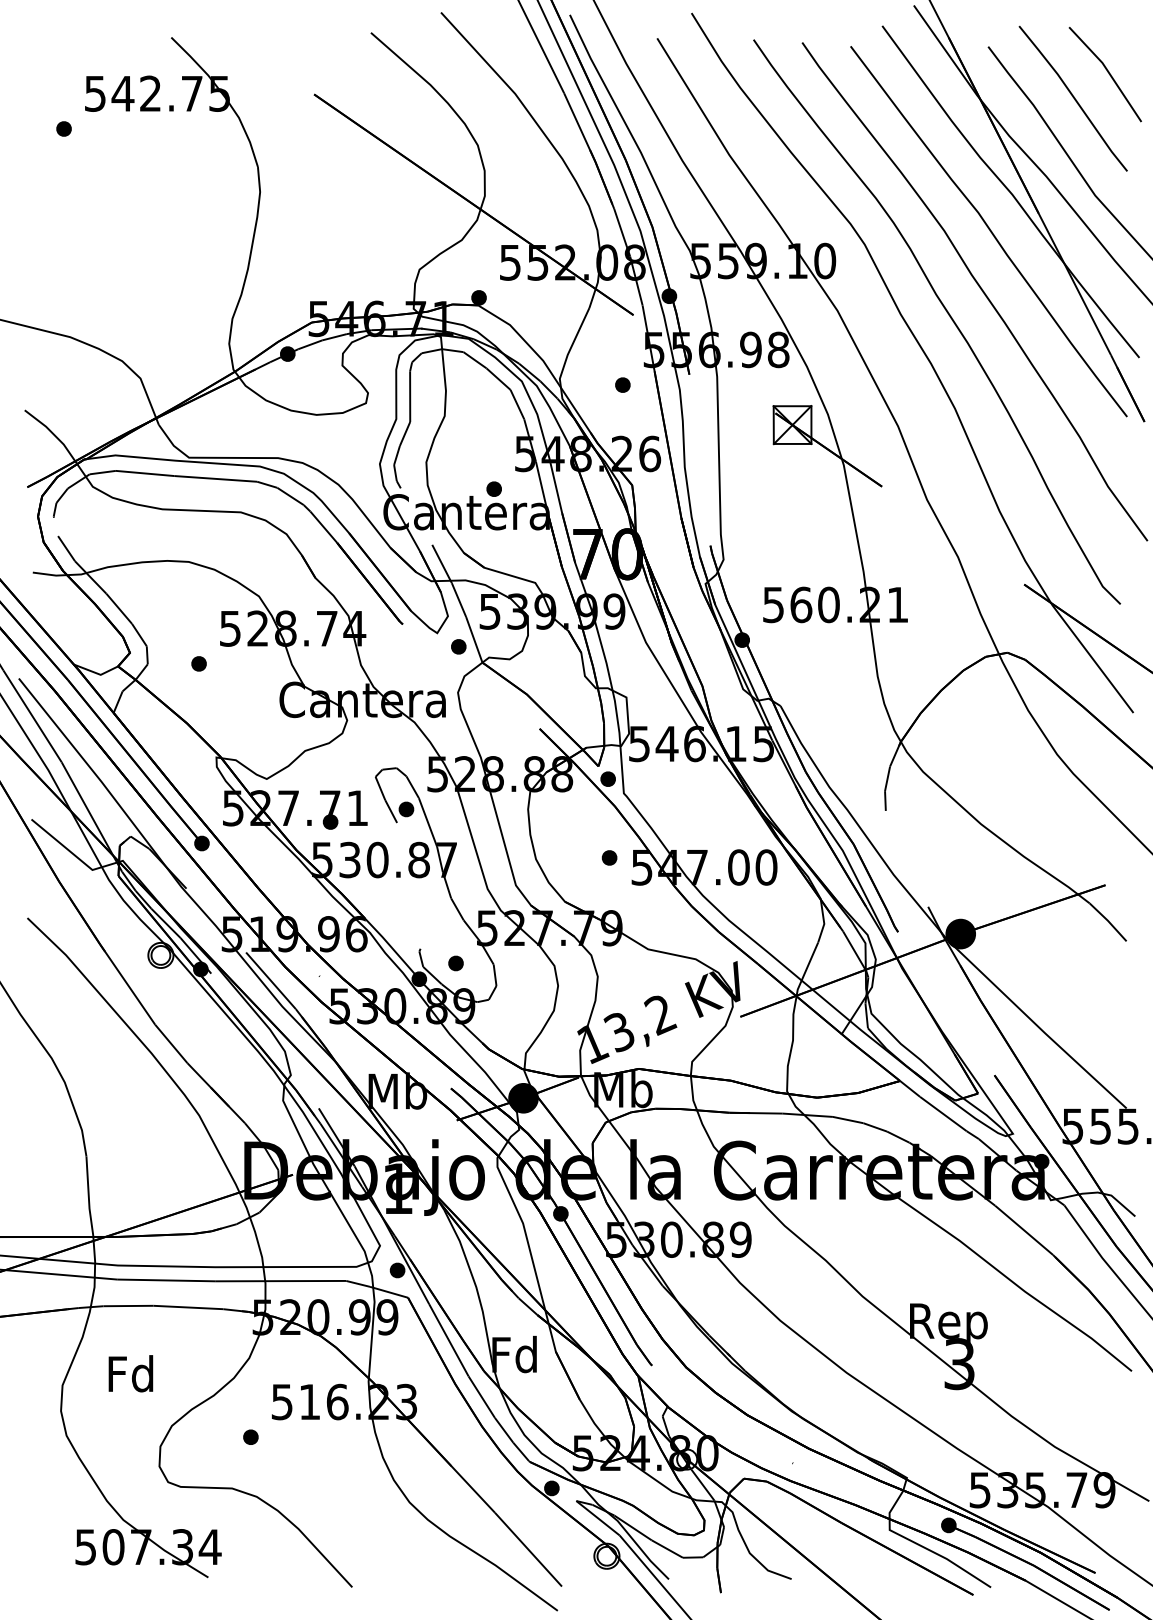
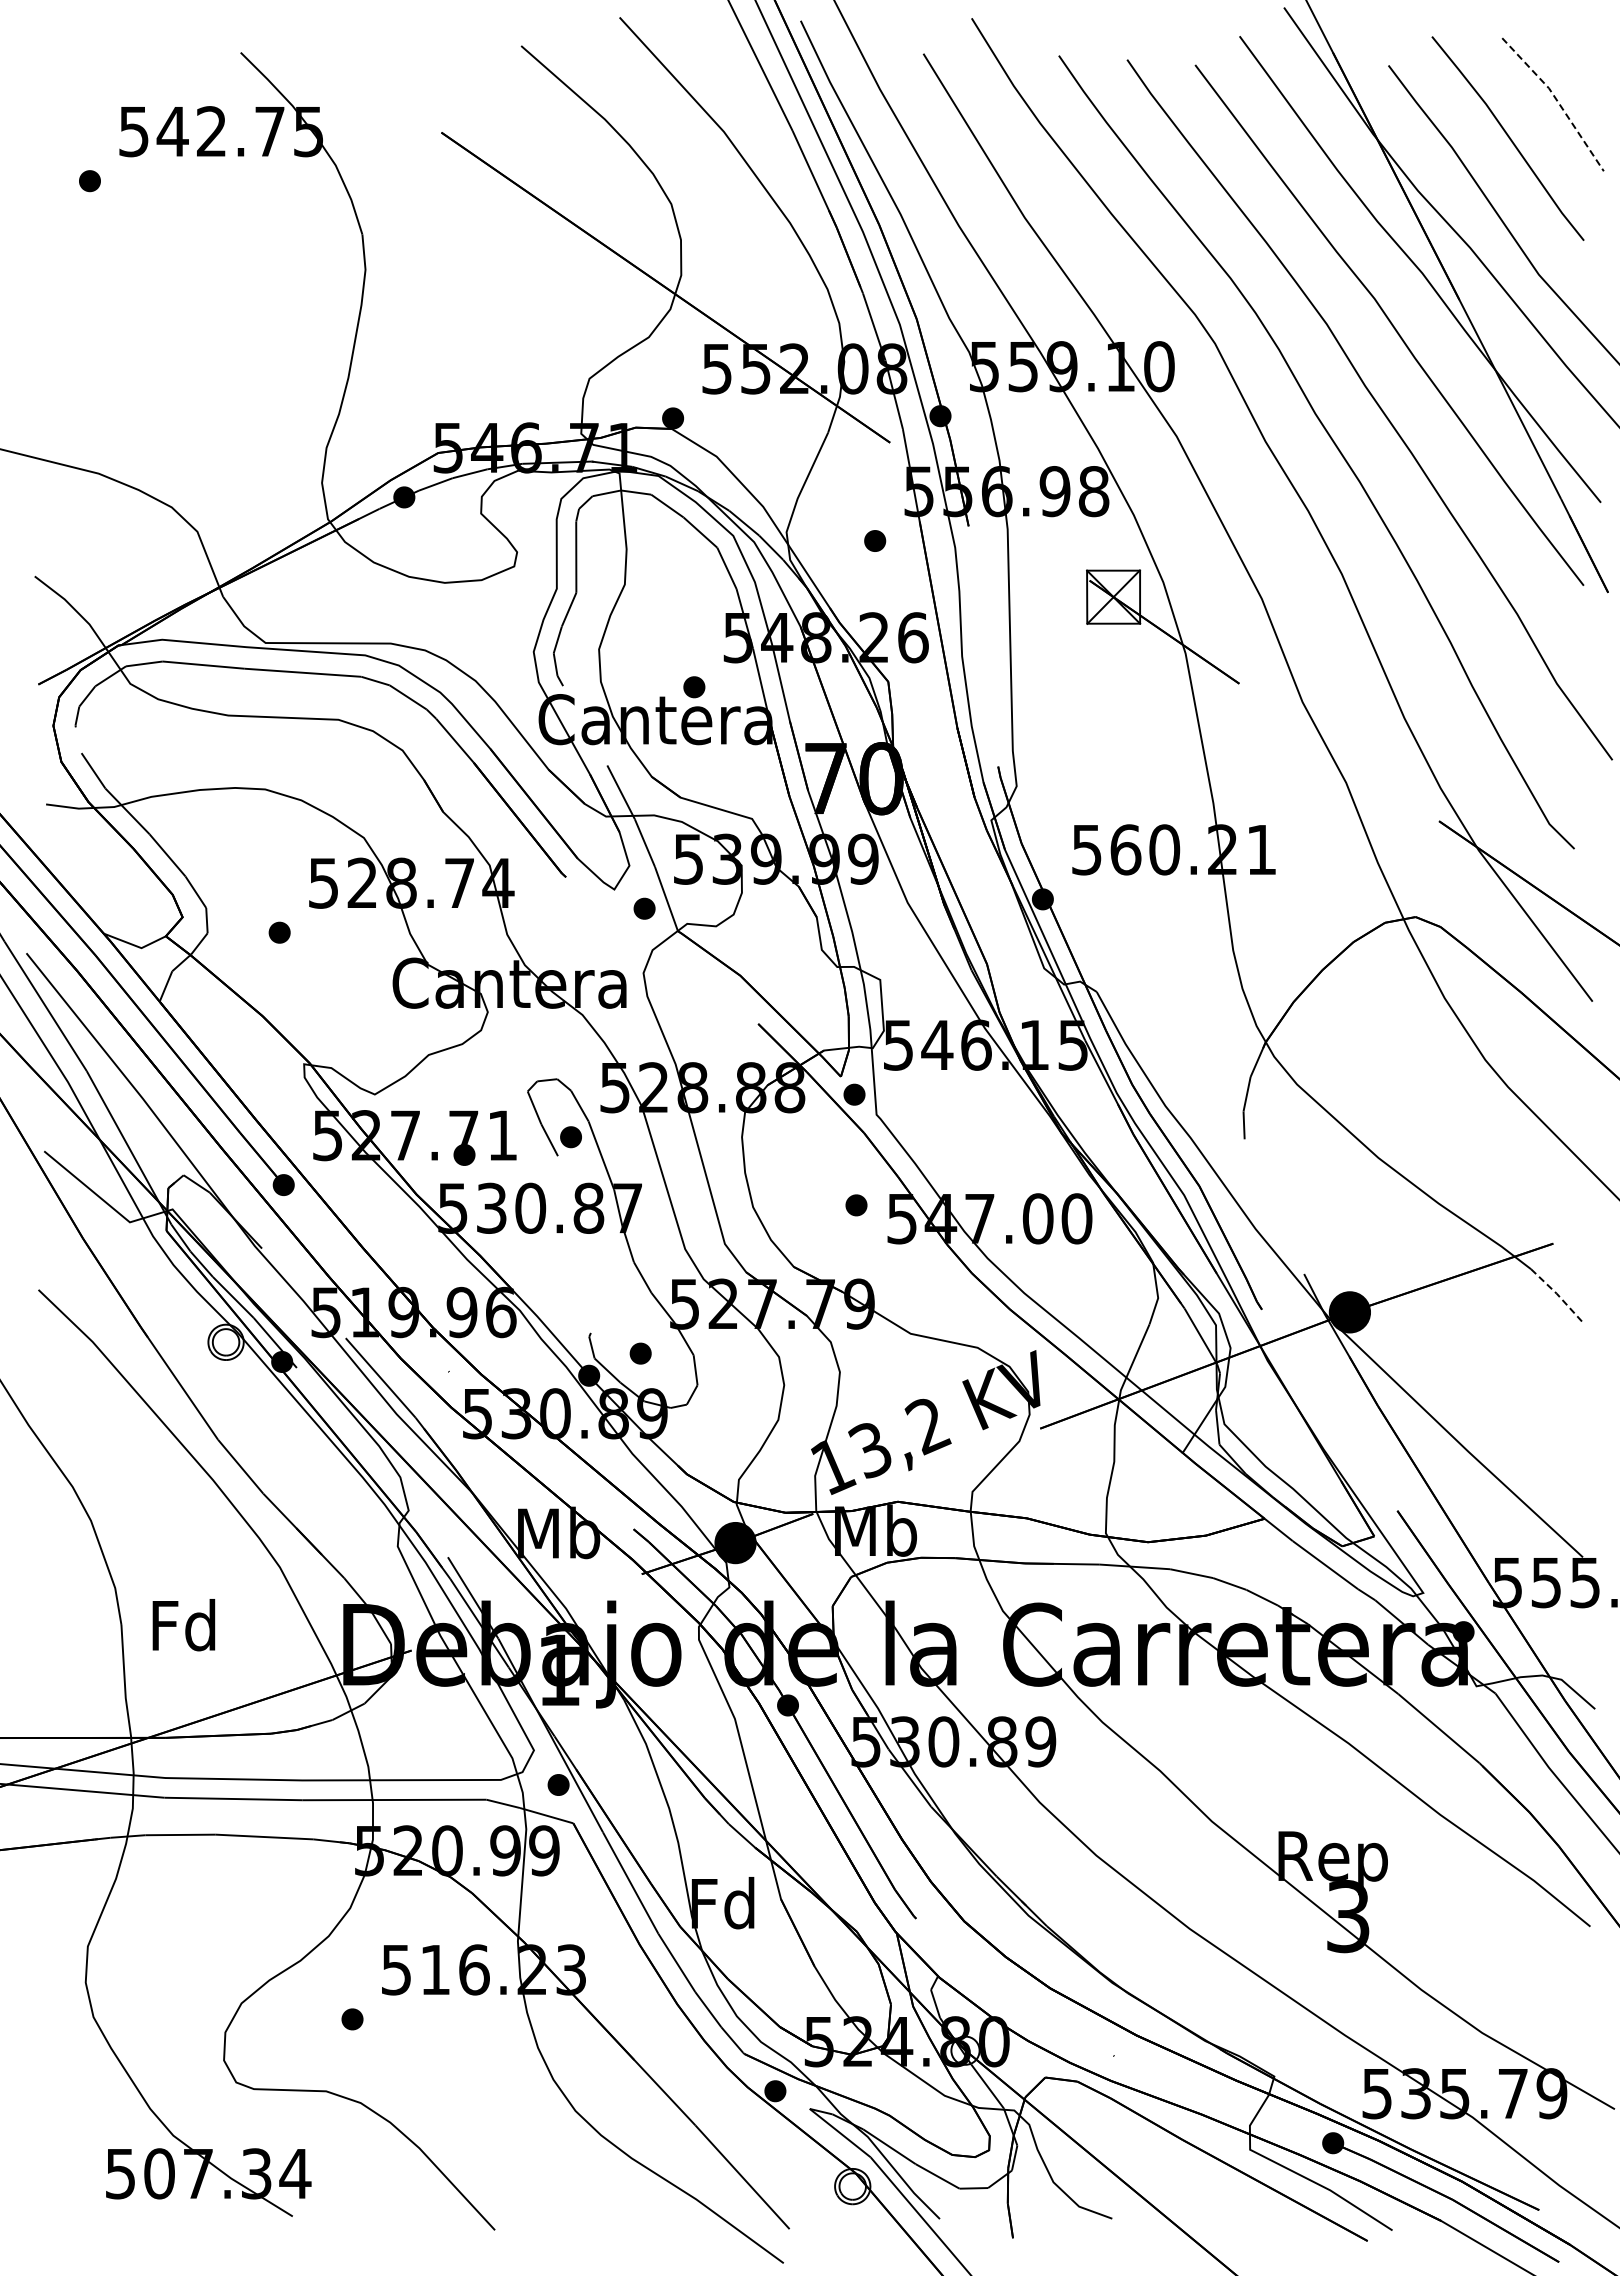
line: (1108, 71) -> (1557, 100), solid -> dashed
line: (1109, 922) -> (1558, 1295), solid -> dashed
text: (130, 1374) -> (183, 1625), moved

